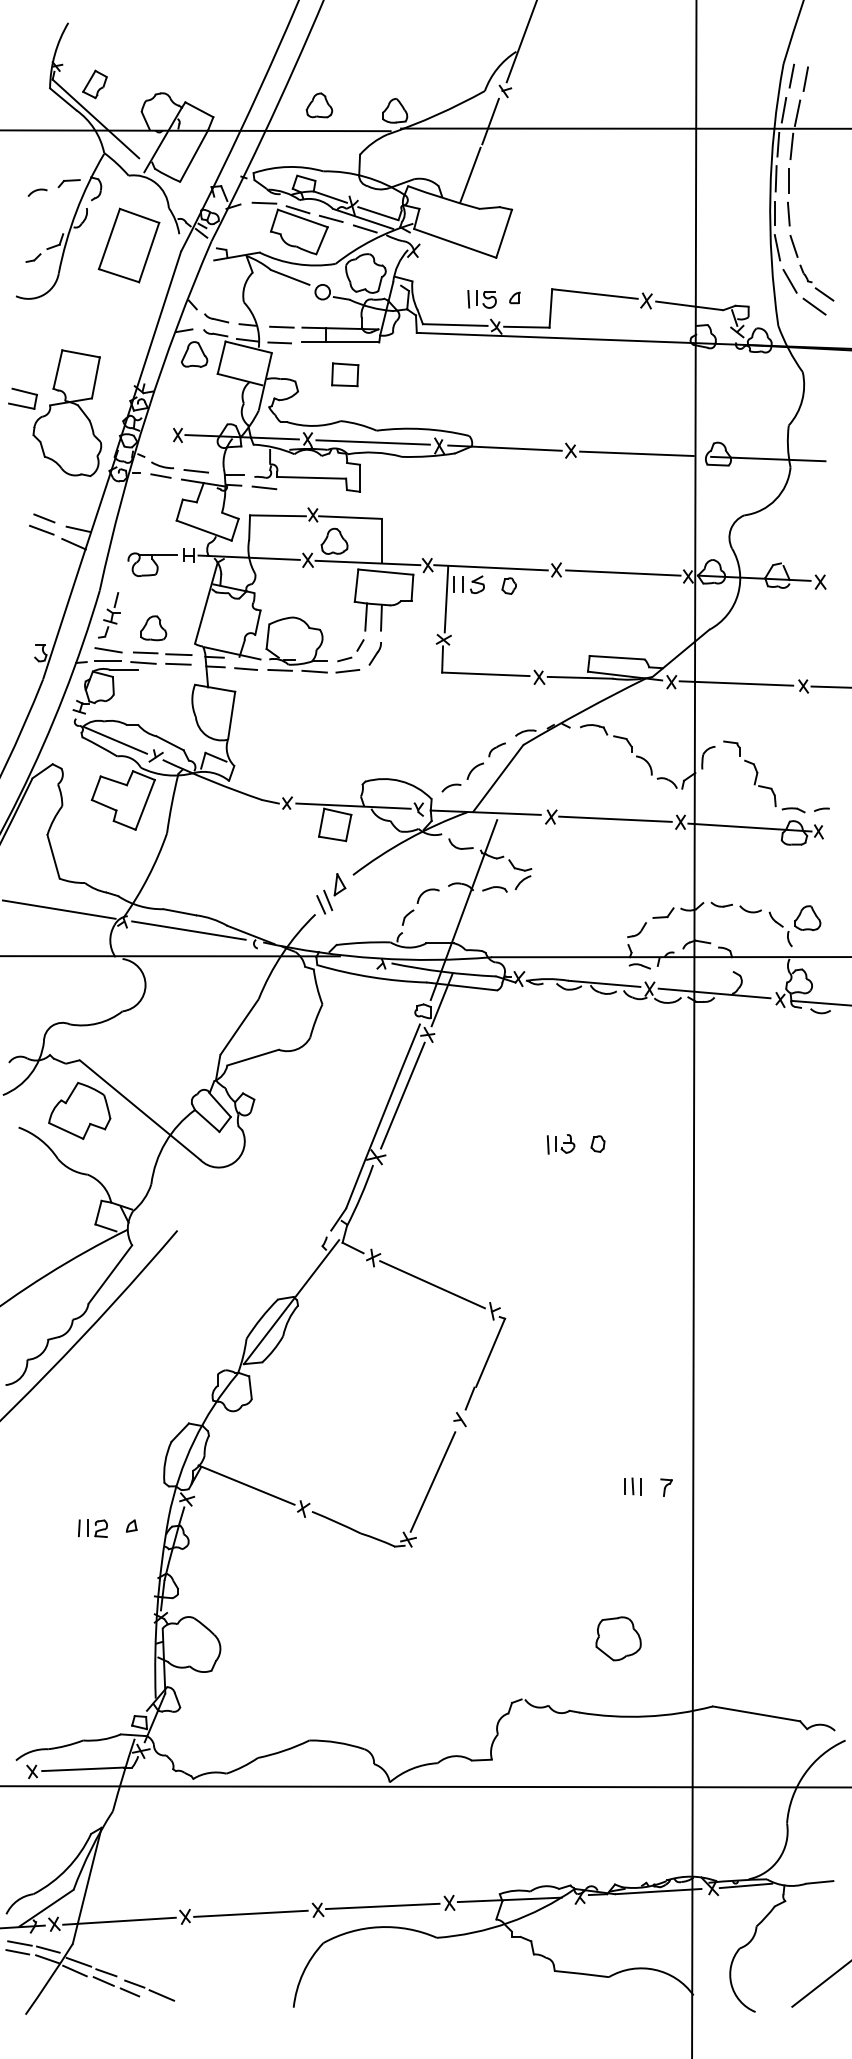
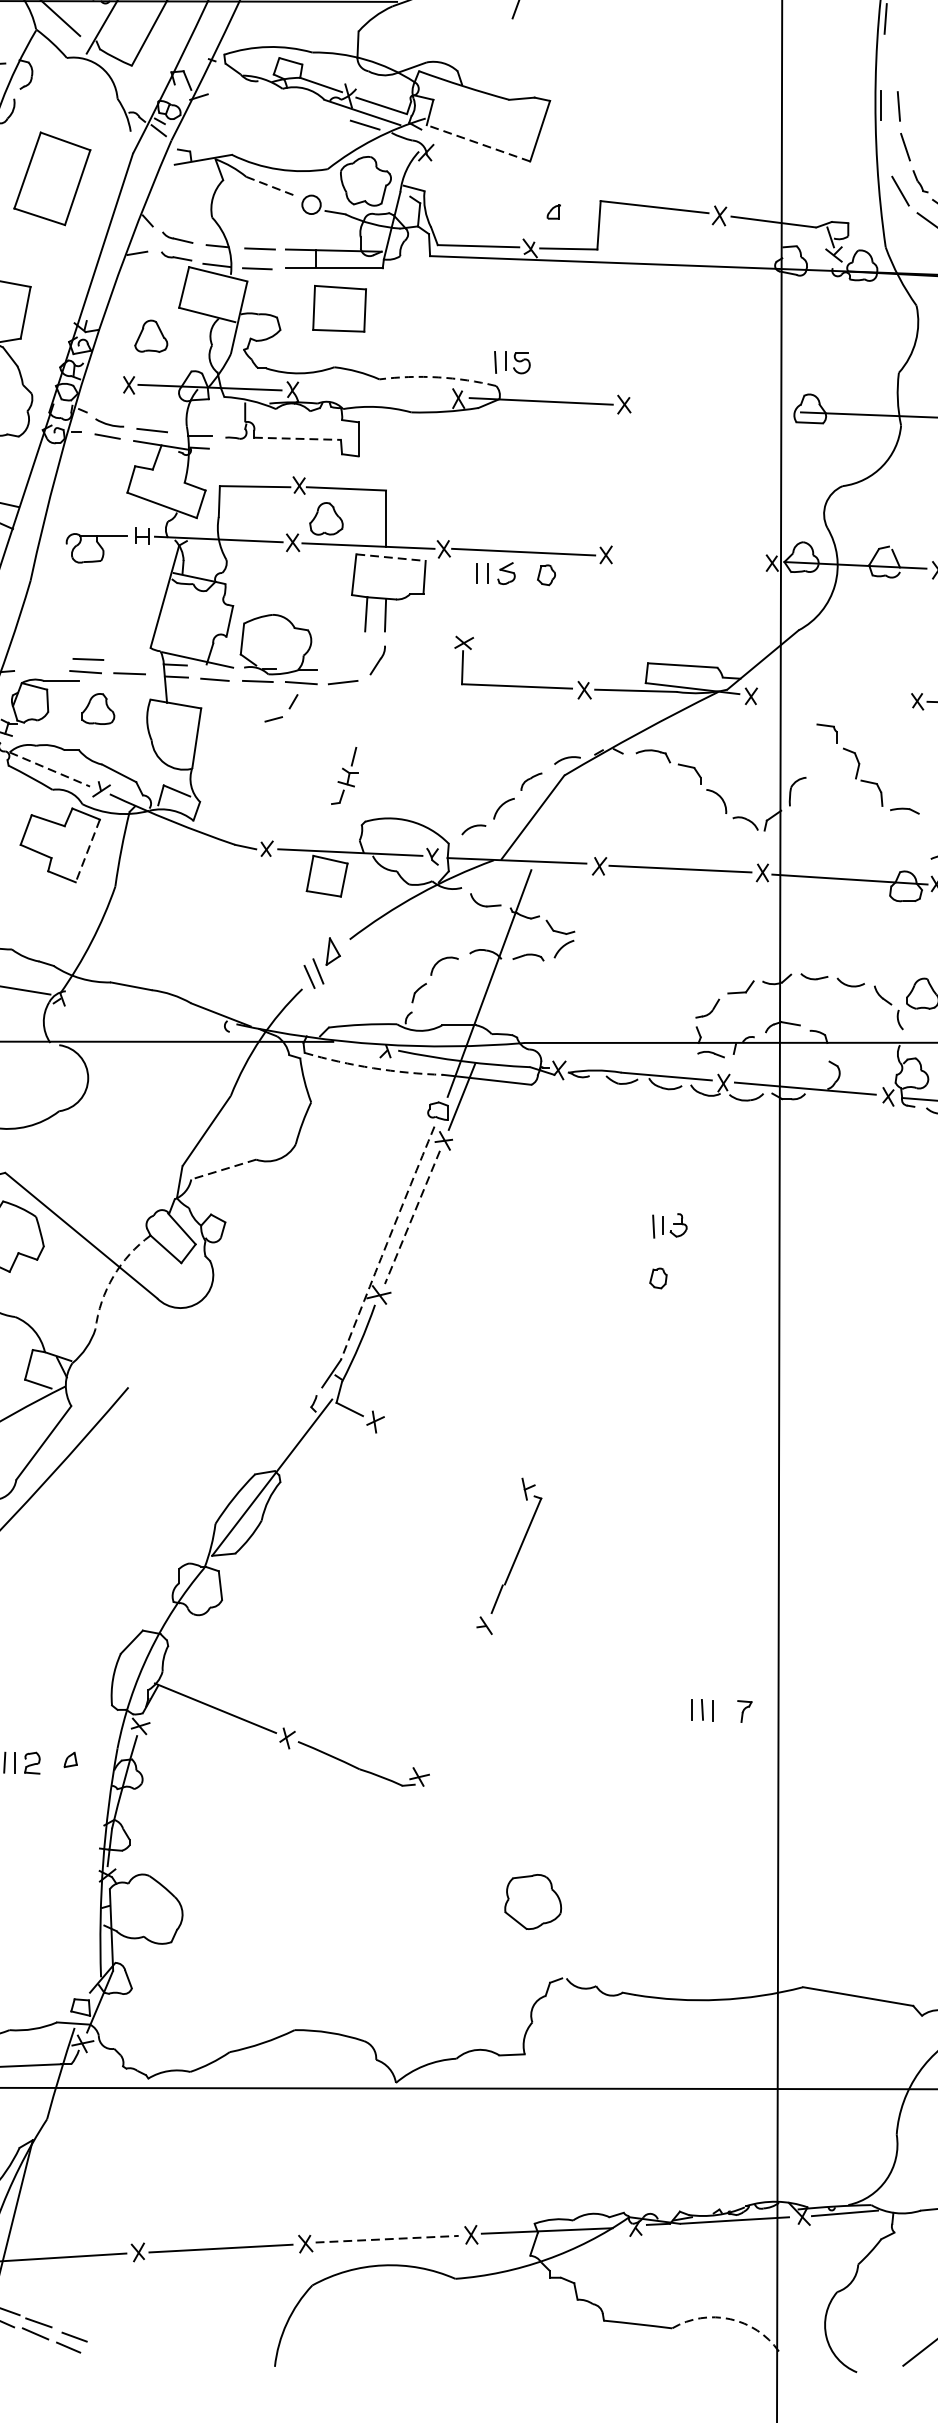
line: (791, 146) -> (902, 21), removed
line: (470, 174) -> (497, 56), removed
line: (775, 178) -> (882, 61), removed
line: (788, 180) -> (898, 64), removed
part: (297, 228) -> (279, 124), removed
line: (454, 243) -> (477, 143), solid -> dashed
part: (128, 245) -> (51, 178), moved
line: (777, 247) -> (884, 148), removed
line: (290, 277) -> (270, 186), solid -> dashed
part: (481, 299) -> (511, 362), moved
part: (194, 354) -> (151, 336), moved
part: (345, 374) -> (340, 308), size x1.6
arc: (423, 429) -> (438, 377), solid -> dashed
line: (372, 442) -> (374, 394), removed
line: (636, 453) -> (706, 408), removed
line: (311, 477) -> (297, 438), solid -> dashed
line: (264, 487) -> (238, 450), removed
line: (385, 572) -> (390, 558), solid -> dashed
line: (623, 572) -> (690, 558), removed
line: (446, 599) -> (467, 592), removed
part: (109, 615) -> (345, 776), moved
part: (153, 628) -> (98, 709), moved
line: (108, 650) -> (41, 656), removed
part: (350, 650) -> (280, 708), moved
line: (178, 654) -> (129, 661), removed
line: (107, 661) -> (40, 670), removed
line: (736, 683) -> (832, 697), removed
line: (115, 740) -> (50, 769), solid -> dashed
part: (758, 773) -> (860, 764), moved
line: (145, 804) -> (88, 850), solid -> dashed
line: (188, 930) -> (142, 1009), removed
arc: (371, 977) -> (372, 1068), solid -> dashed
line: (253, 1057) -> (224, 1169), solid -> dashed
line: (402, 1096) -> (412, 1218), solid -> dashed
arc: (382, 1116) -> (386, 1243), solid -> dashed
arc: (165, 1142) -> (113, 1276), solid -> dashed
part: (560, 1144) -> (669, 1226), moved
line: (432, 1284) -> (449, 1455), removed
line: (432, 1481) -> (449, 1703), removed
part: (618, 1638) -> (533, 1901), moved
line: (382, 1906) -> (386, 2239), solid -> dashed
arc: (654, 1969) -> (729, 2318), solid -> dashed
line: (161, 1995) -> (108, 2351), removed

